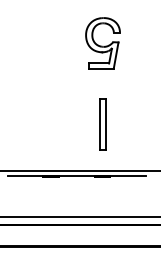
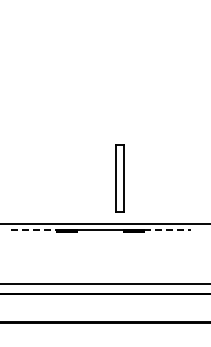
part: (102, 43) -> (134, 56), removed
part: (102, 124) -> (119, 178), moved
line: (25, 176) -> (33, 230), solid -> dashed
line: (128, 176) -> (168, 230), solid -> dashed

